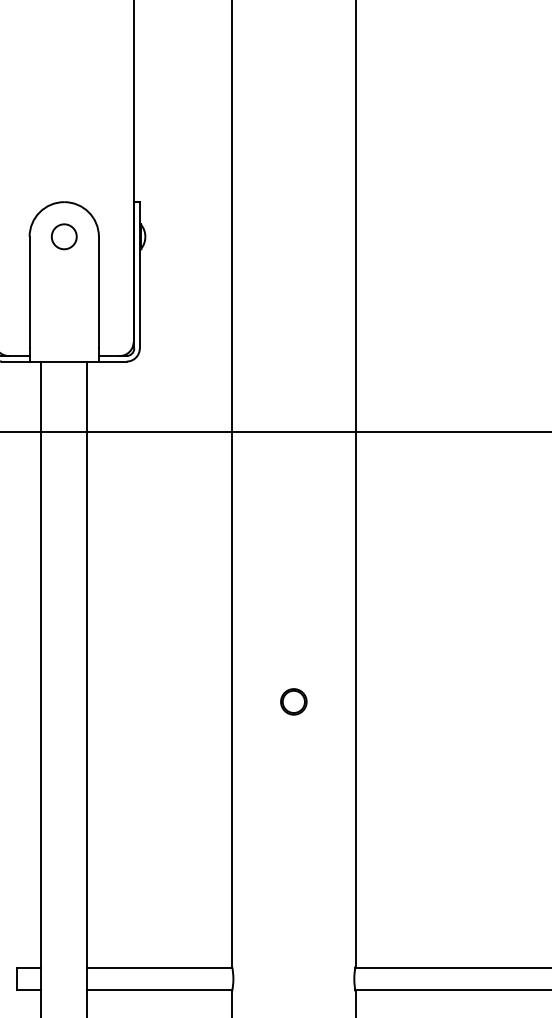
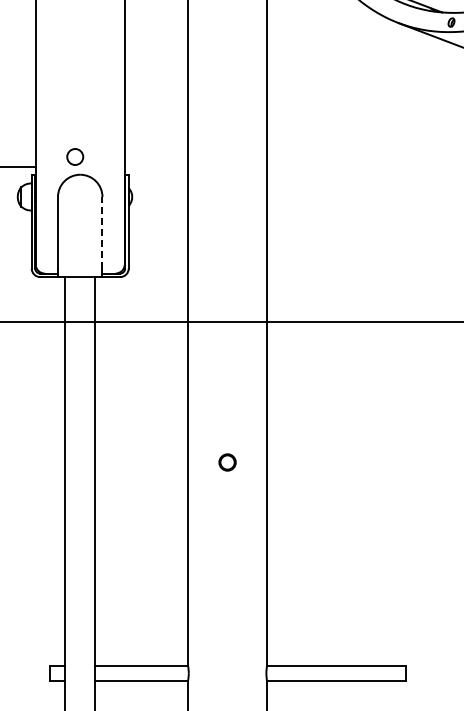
circle: (64, 236) -> (75, 156), moved
line: (98, 292) -> (102, 232), solid -> dashed
circle: (293, 701) -> (227, 462), moved

